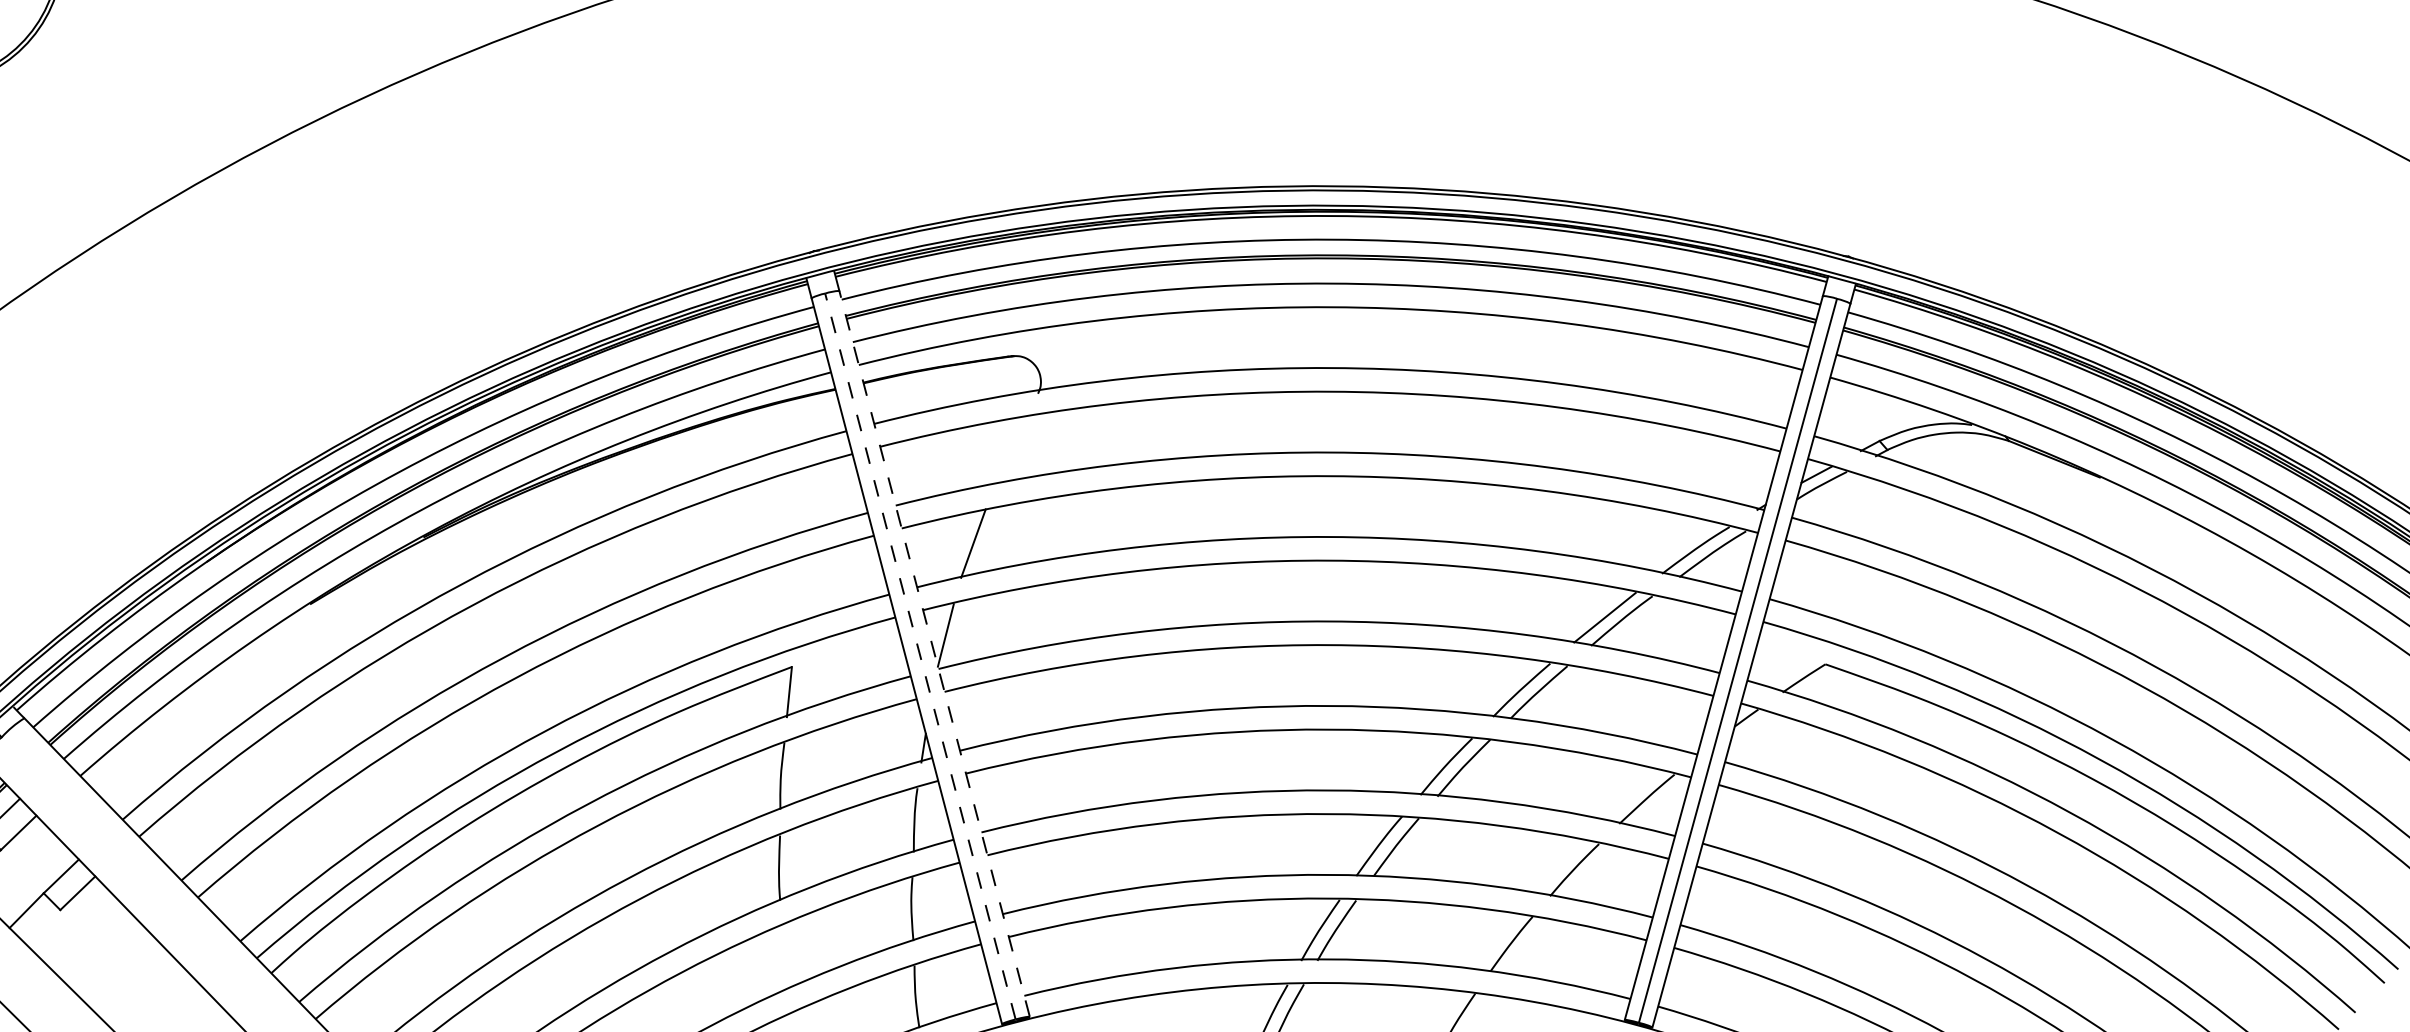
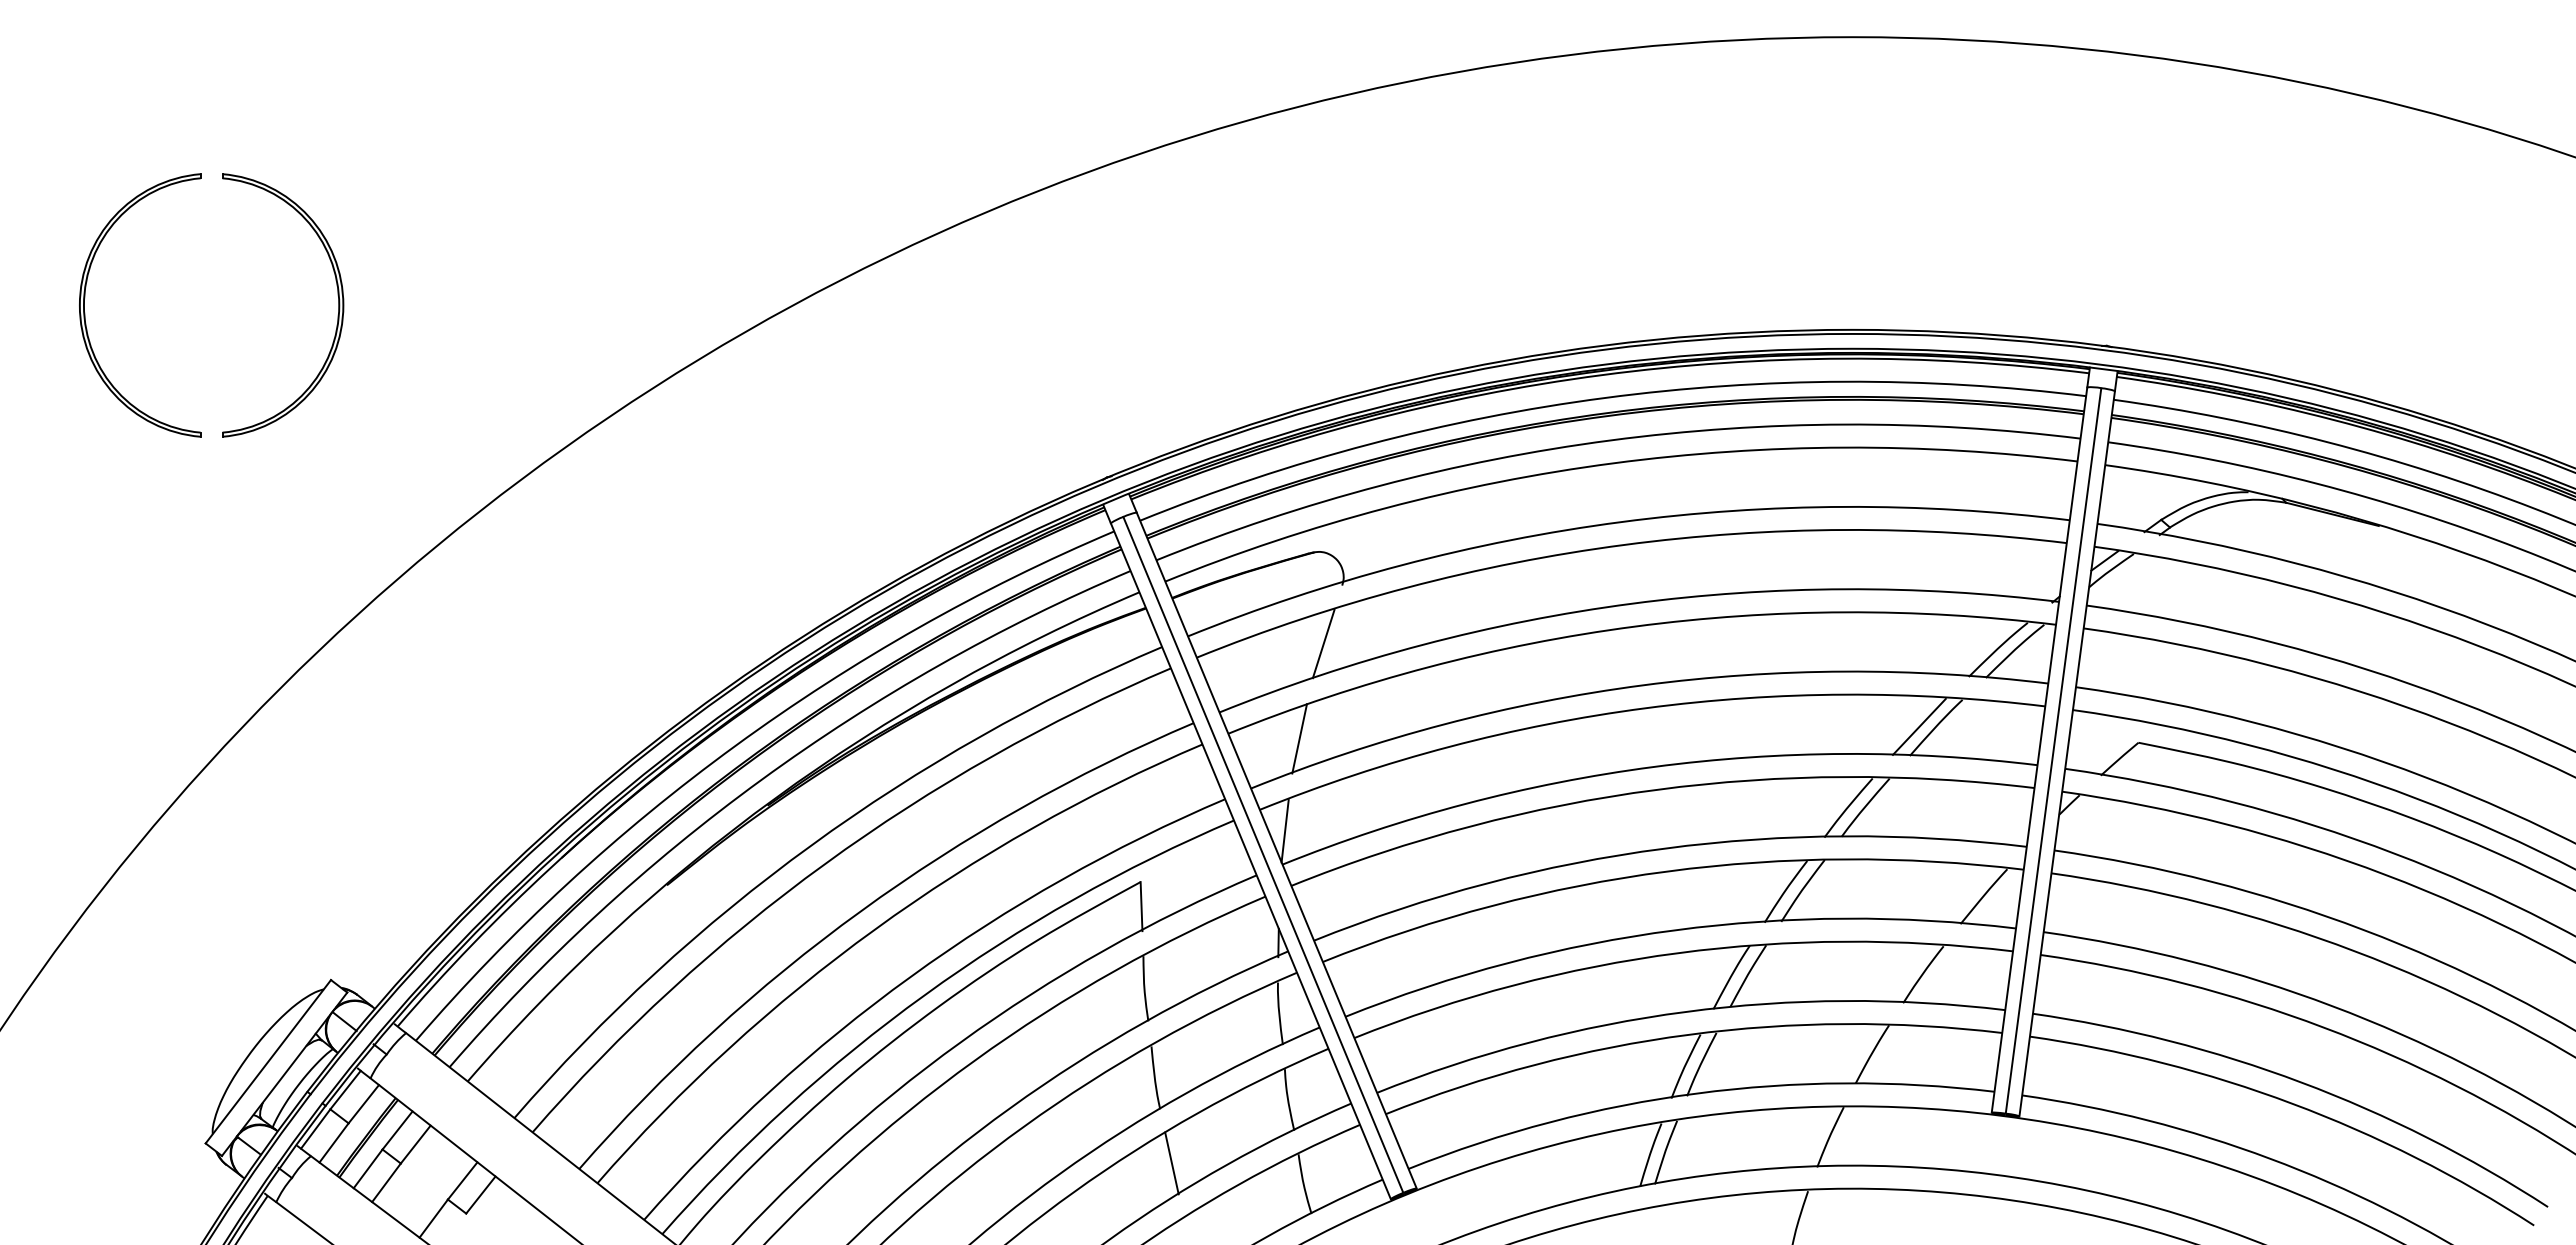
line: (1010, 450) -> (1323, 643), added
line: (934, 653) -> (1276, 850), dashed -> solid
line: (920, 656) -> (1263, 854), dashed -> solid
line: (784, 957) -> (1171, 1163), added

